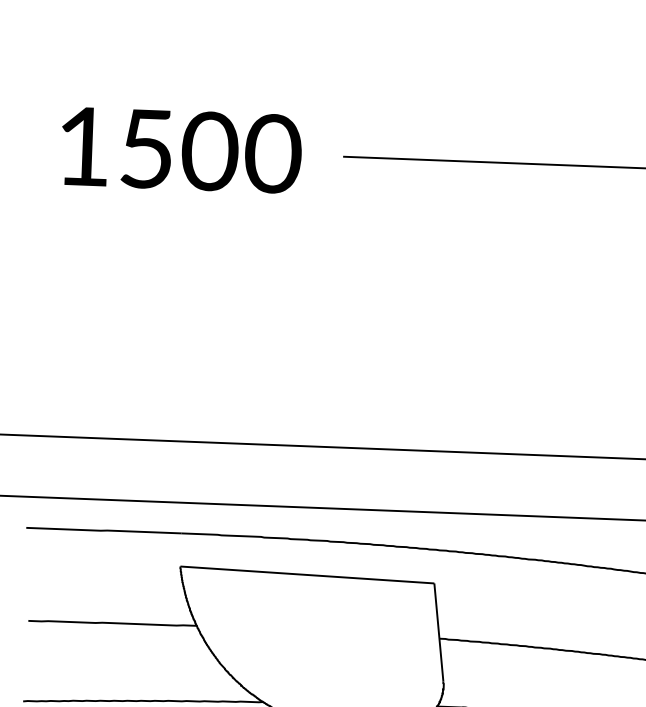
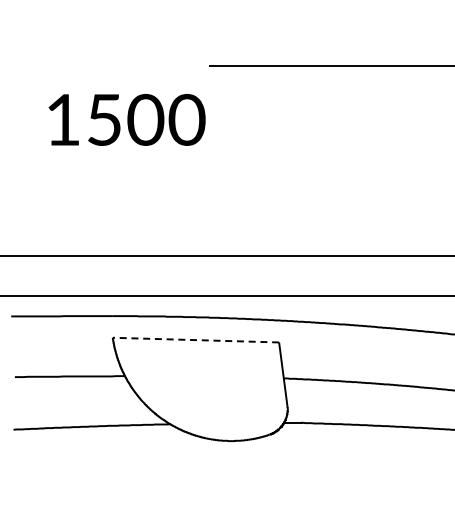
text: (180, 149) -> (126, 119), moved
line: (306, 575) -> (195, 340), solid -> dashed

